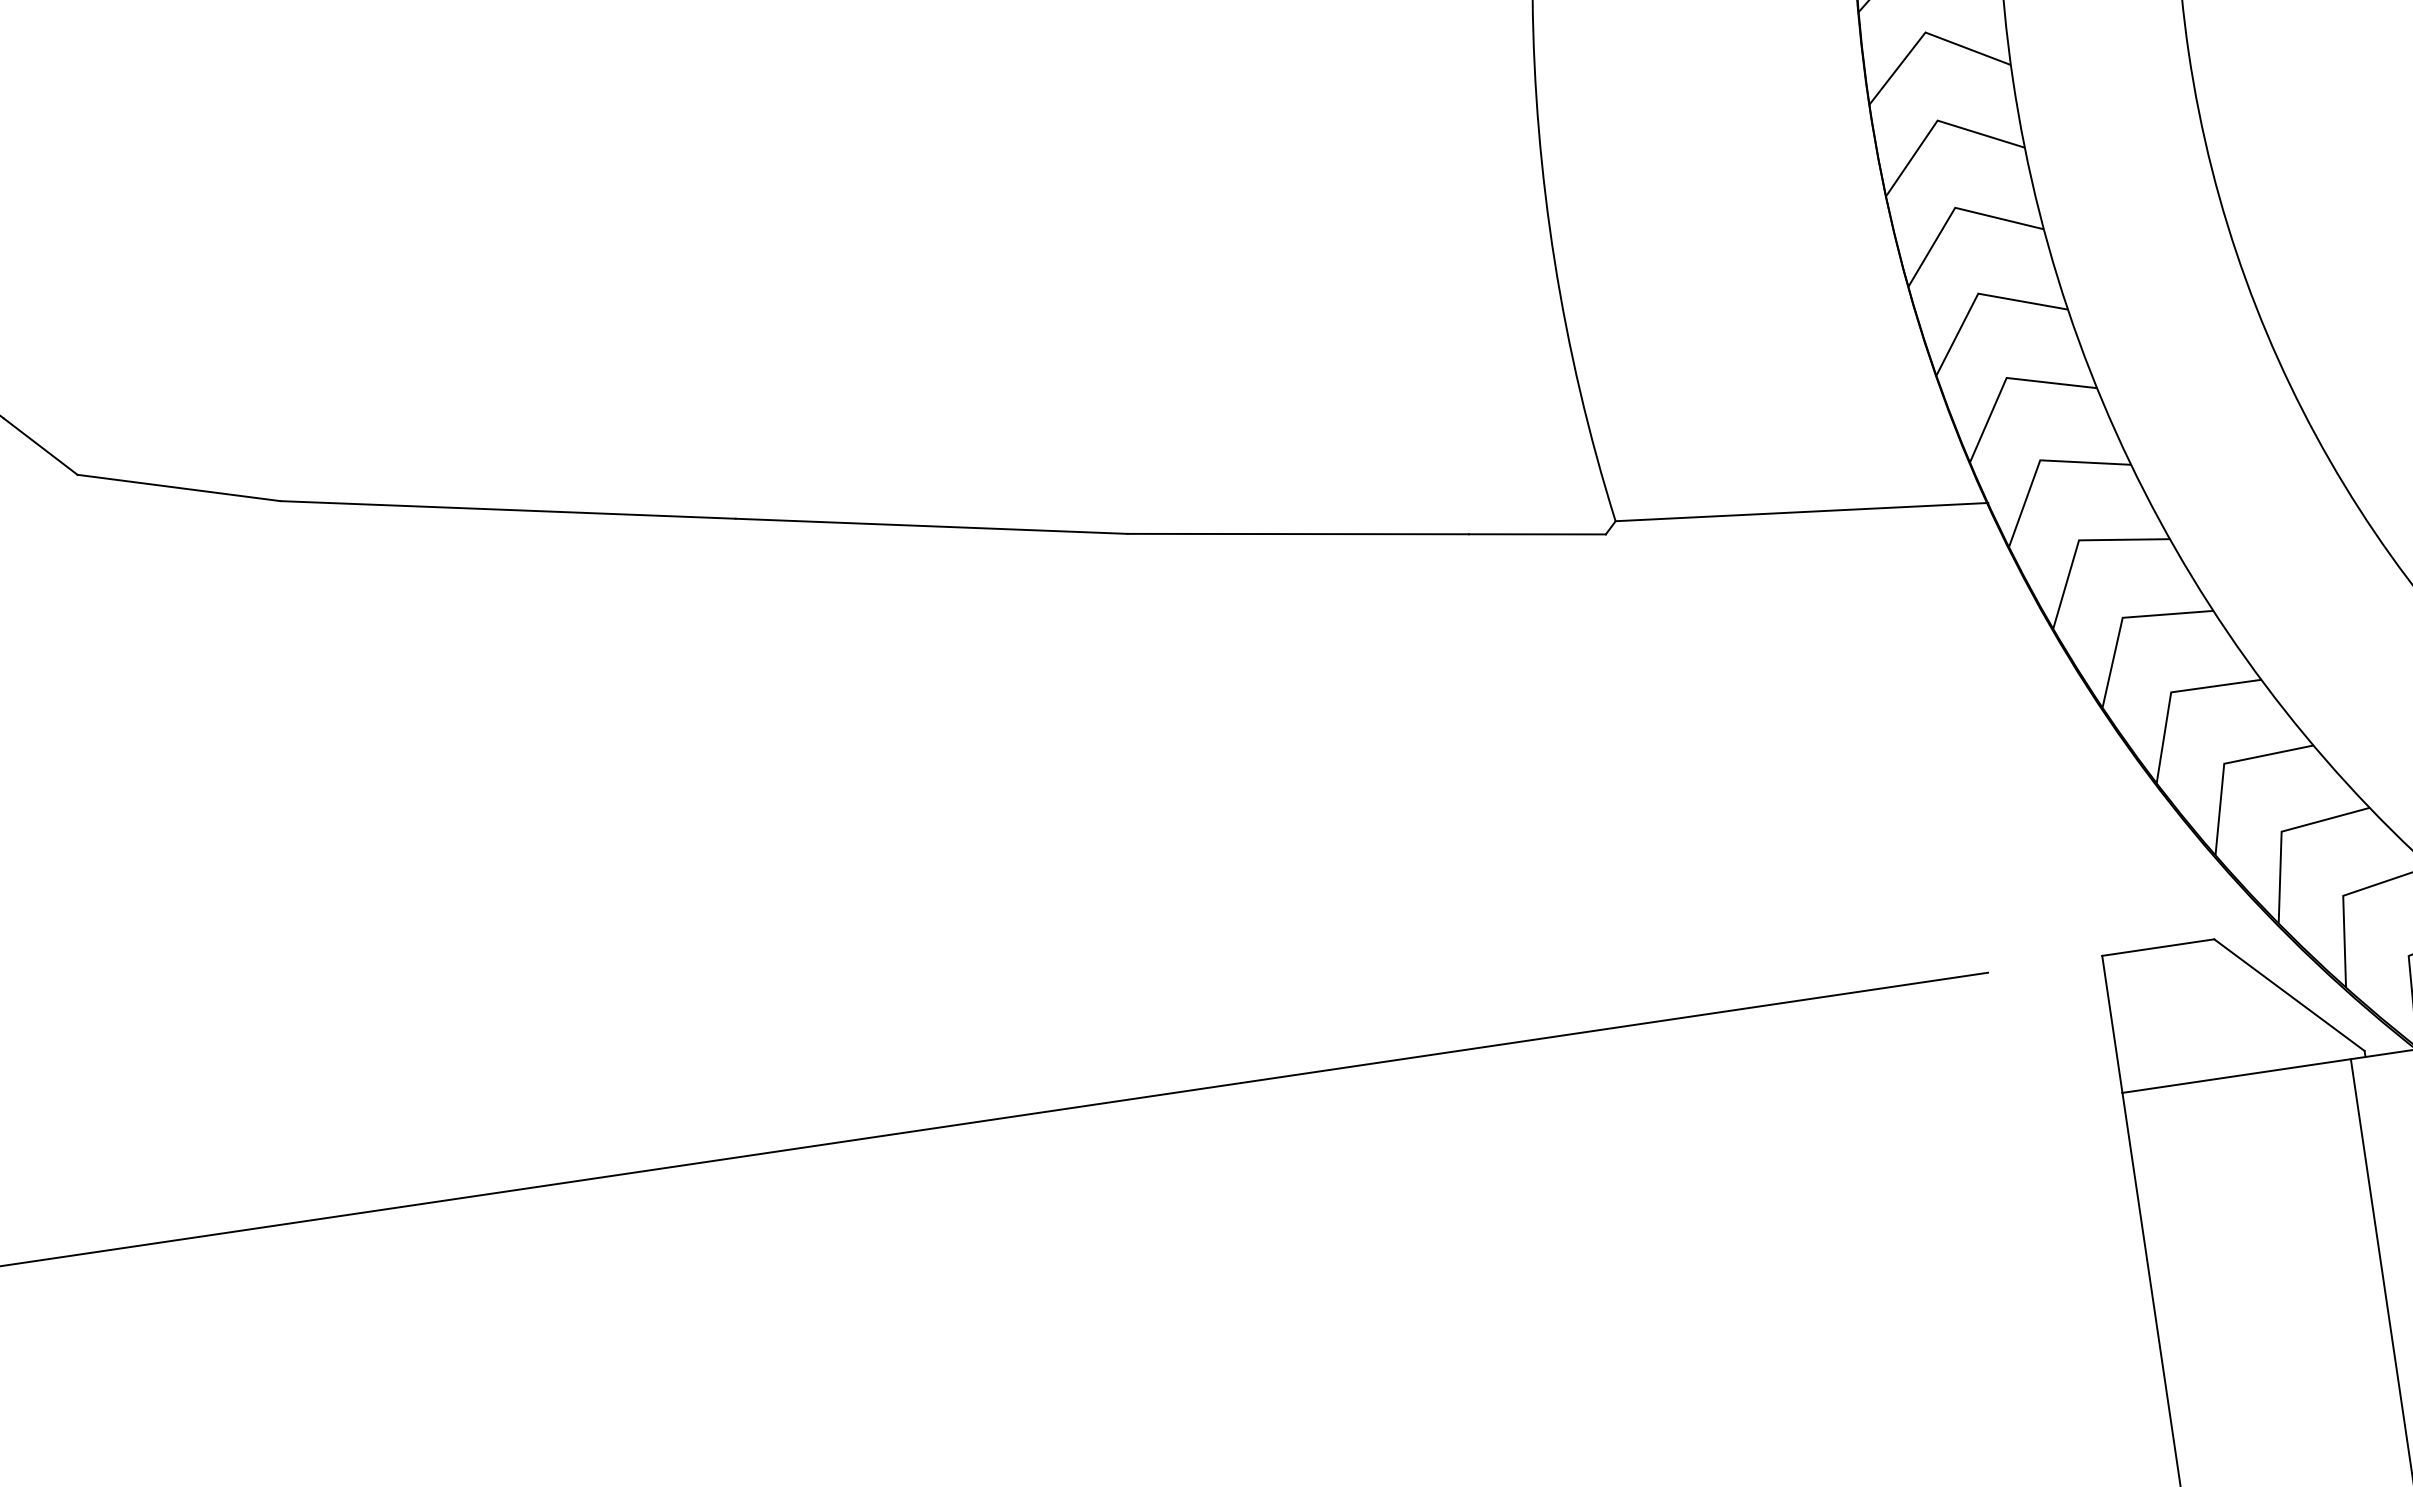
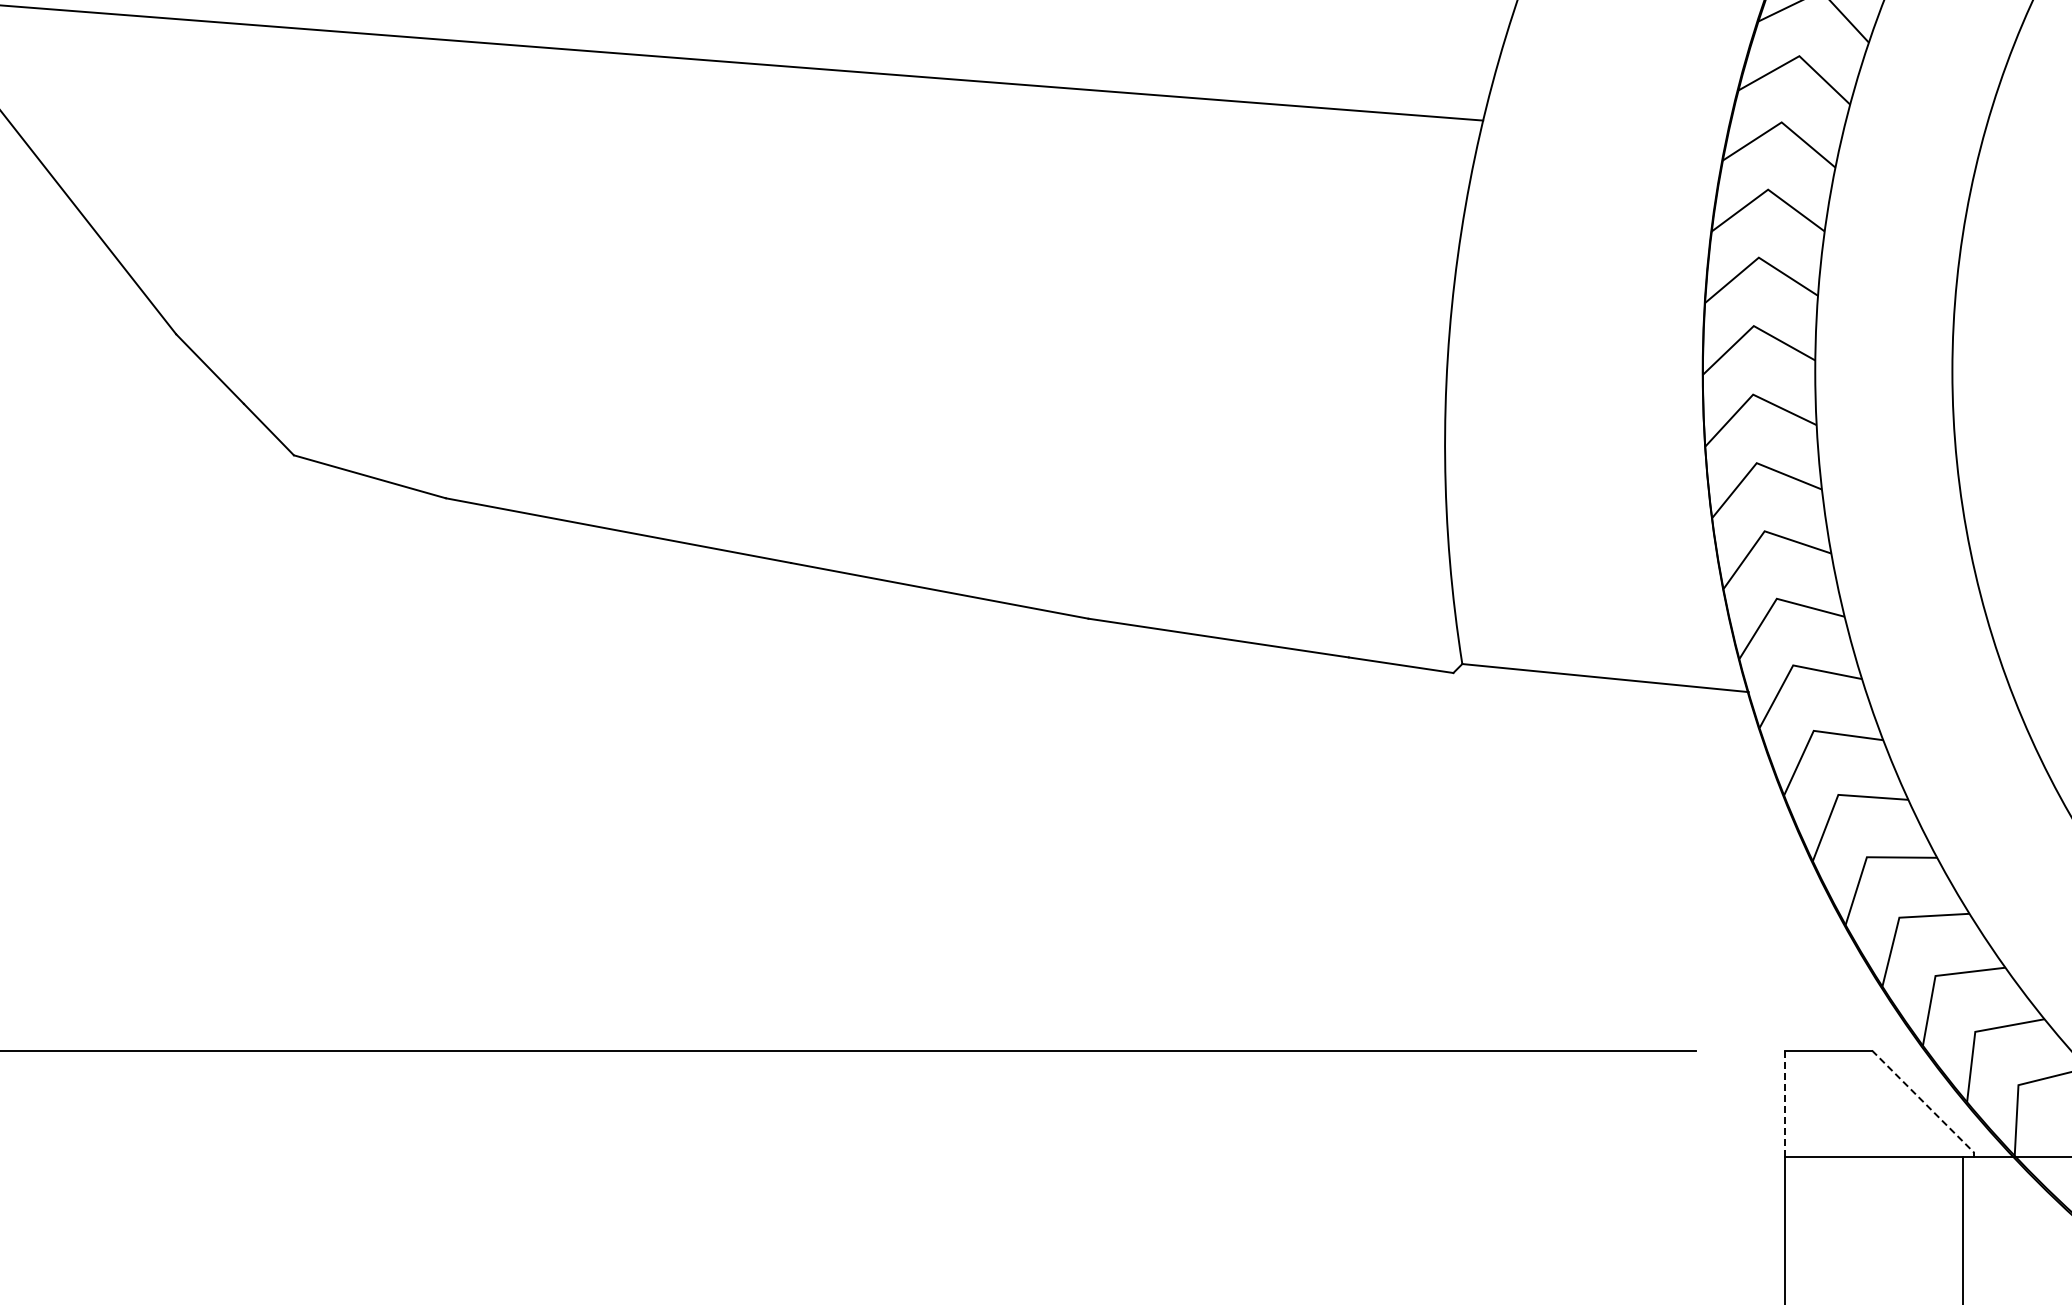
line: (2289, 994) -> (1923, 1101), solid -> dashed
line: (2112, 1023) -> (1784, 1103), solid -> dashed

